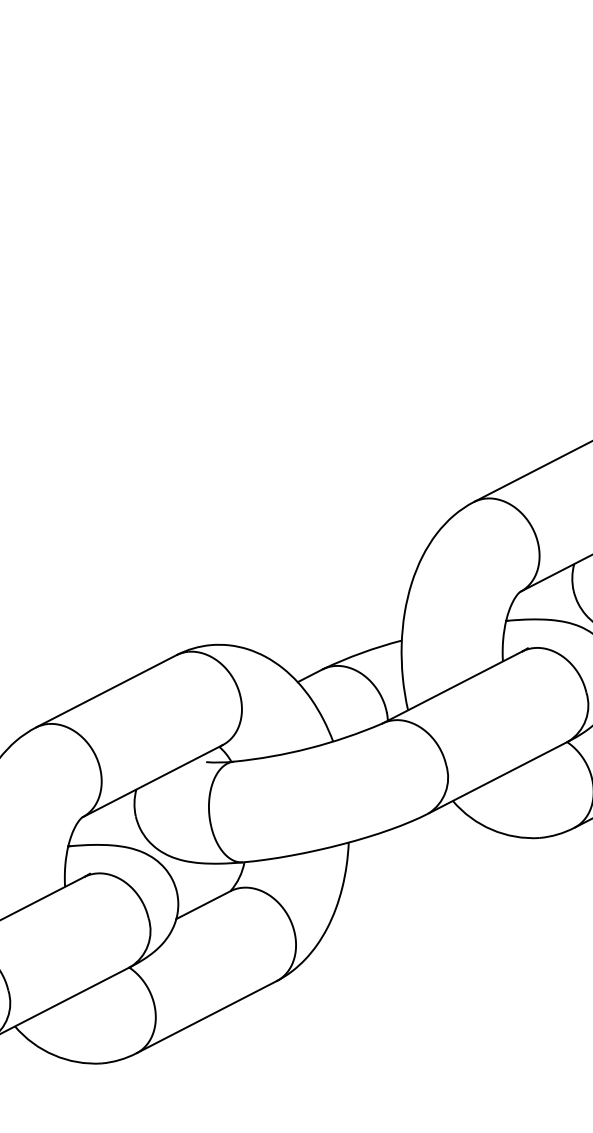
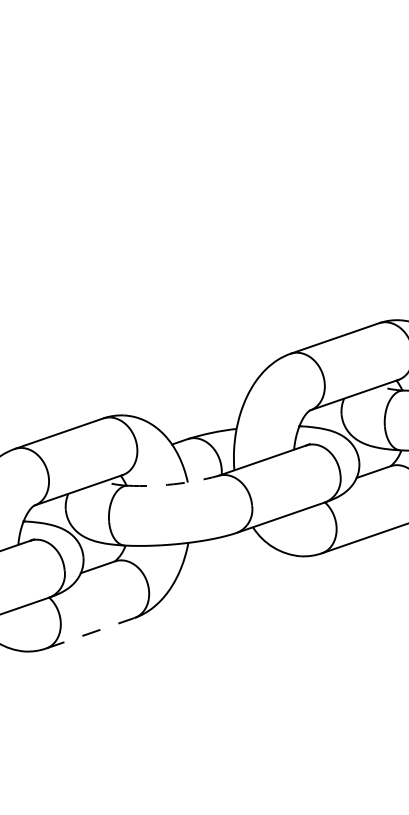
arc: (309, 748) -> (173, 484), solid -> dashed
line: (206, 1017) -> (90, 633), solid -> dashed

